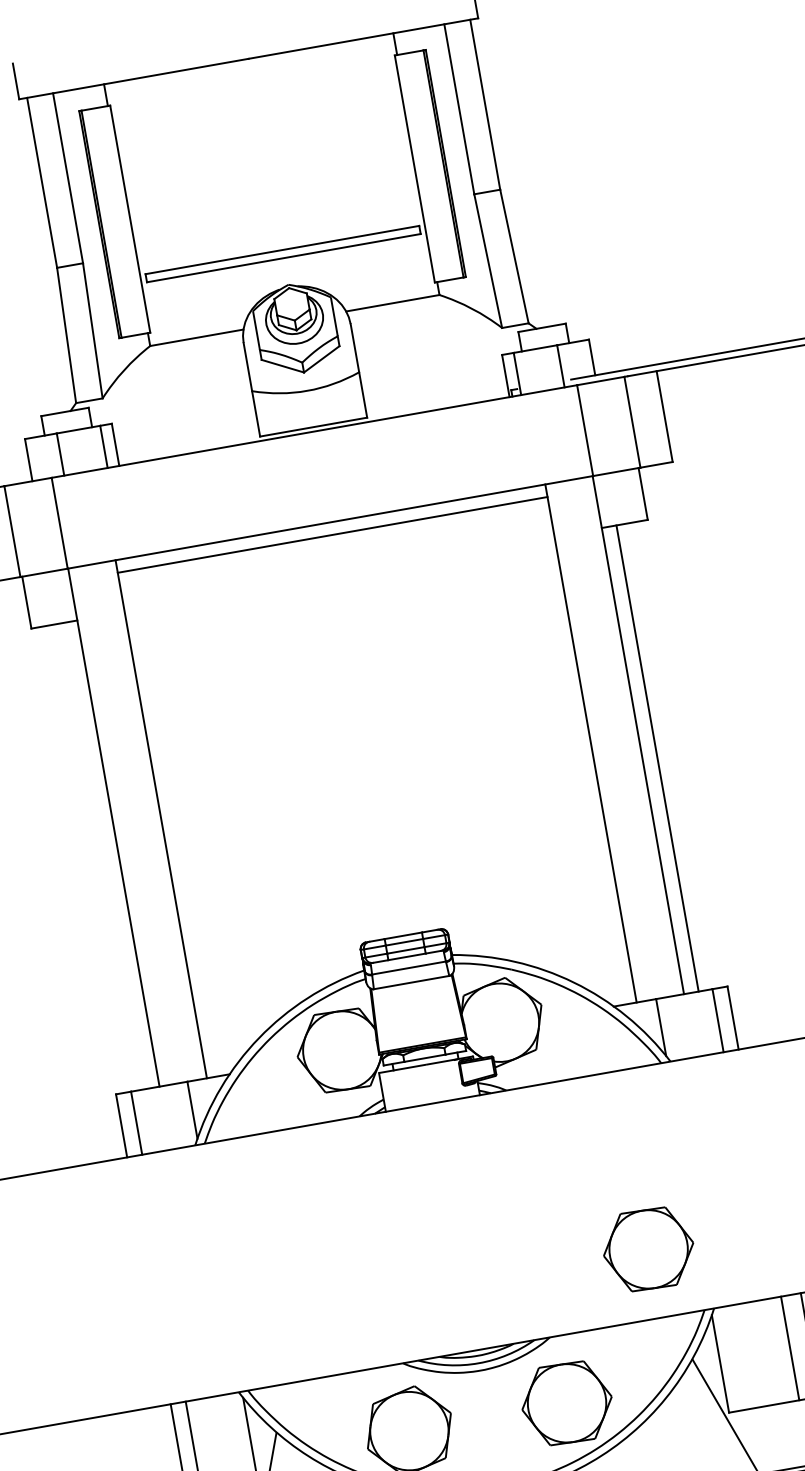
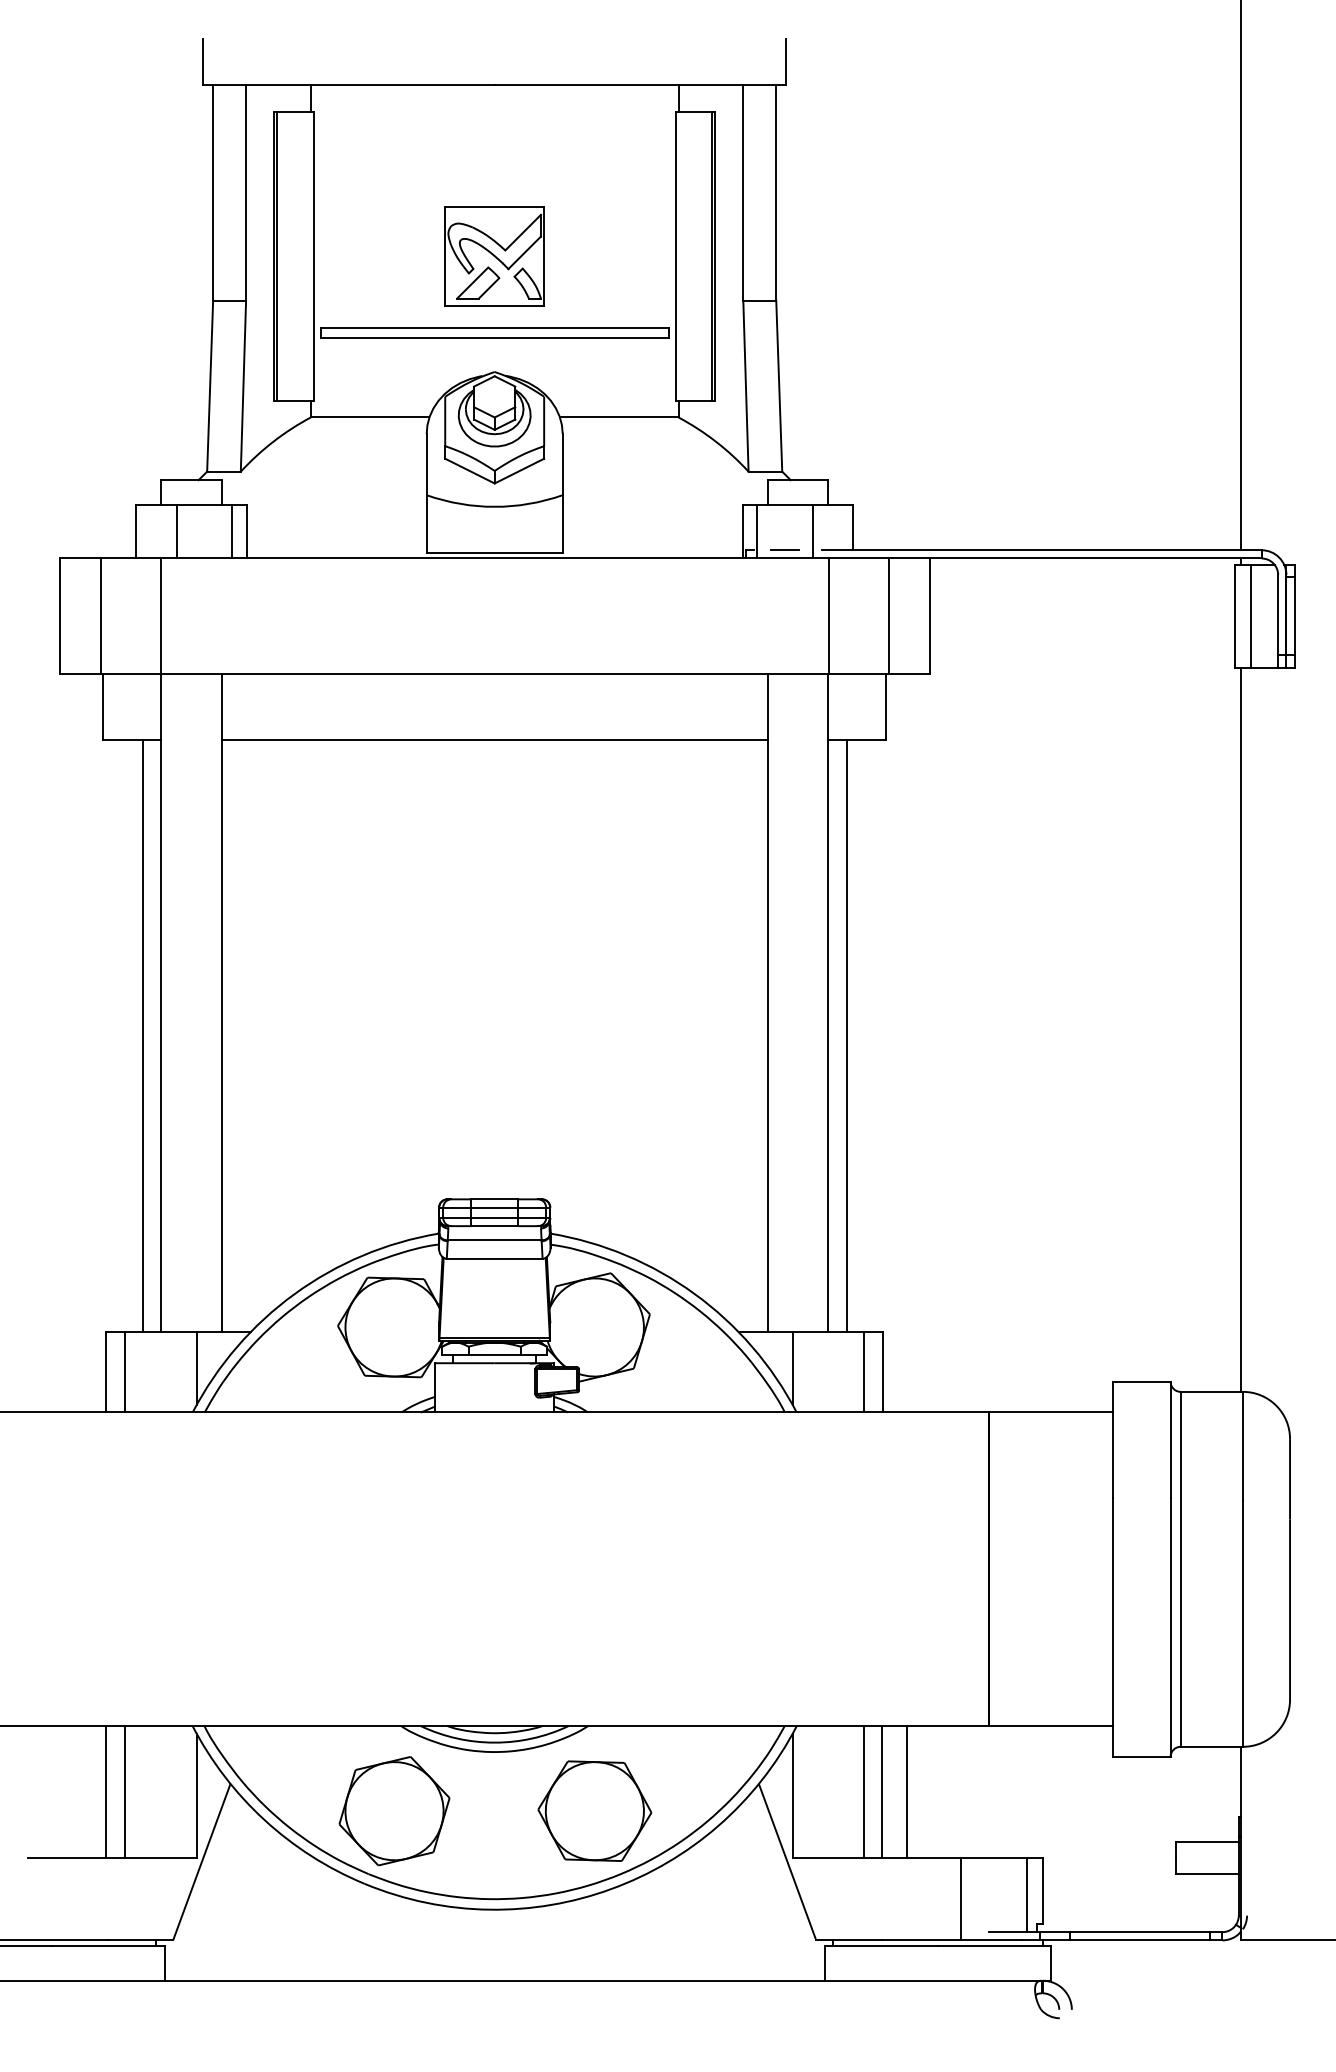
part: (272, 193) -> (494, 256), added
line: (541, 385) -> (784, 550), added
line: (332, 534) -> (494, 739), moved
line: (103, 855) -> (142, 1035), added
part: (648, 1248) -> (728, 1638), removed
line: (776, 1350) -> (864, 1791), added

